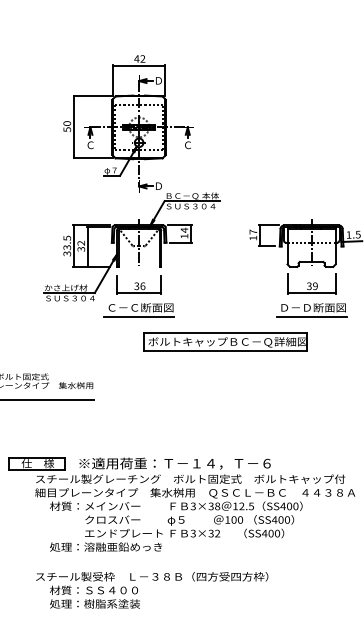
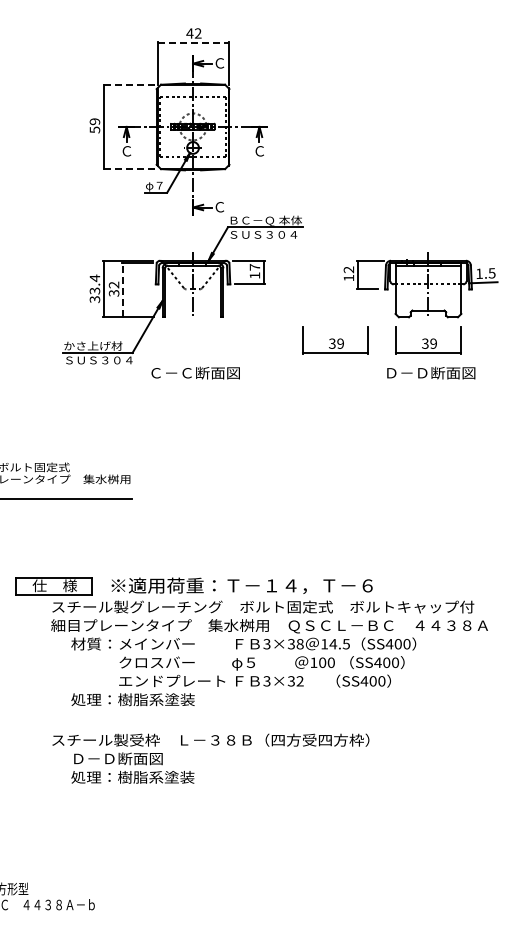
line: (139, 65) -> (193, 42), solid -> dashed
text: (158, 80) -> (219, 63), Ｄ -> Ｃ
line: (94, 96) -> (131, 84), solid -> dashed
text: (67, 123) -> (95, 121), 50 -> 59
line: (94, 158) -> (131, 169), solid -> dashed
text: (158, 186) -> (219, 207), Ｄ -> Ｃ
text: (184, 230) -> (254, 267), 14 -> 17
text: (253, 231) -> (348, 269), 17 -> 12
text: (66, 238) -> (94, 278), 33.5 -> 33.4
line: (88, 246) -> (123, 289), solid -> dashed
part: (243, 283) -> (335, 340), added
part: (138, 284) -> (192, 341), removed
line: (138, 316) -> (192, 385), removed
line: (311, 316) -> (428, 385), removed
part: (225, 341) -> (310, 419), removed
text: (242, 506) -> (333, 644), 12.5 -> 14.5
text: (123, 546) -> (171, 699), 処理：溶融亜鉛めっき -> 処理：樹脂系塗装
text: (94, 590) -> (131, 758), 材質：ＳＳ４００ -> Ｄ－Ｄ断面図

